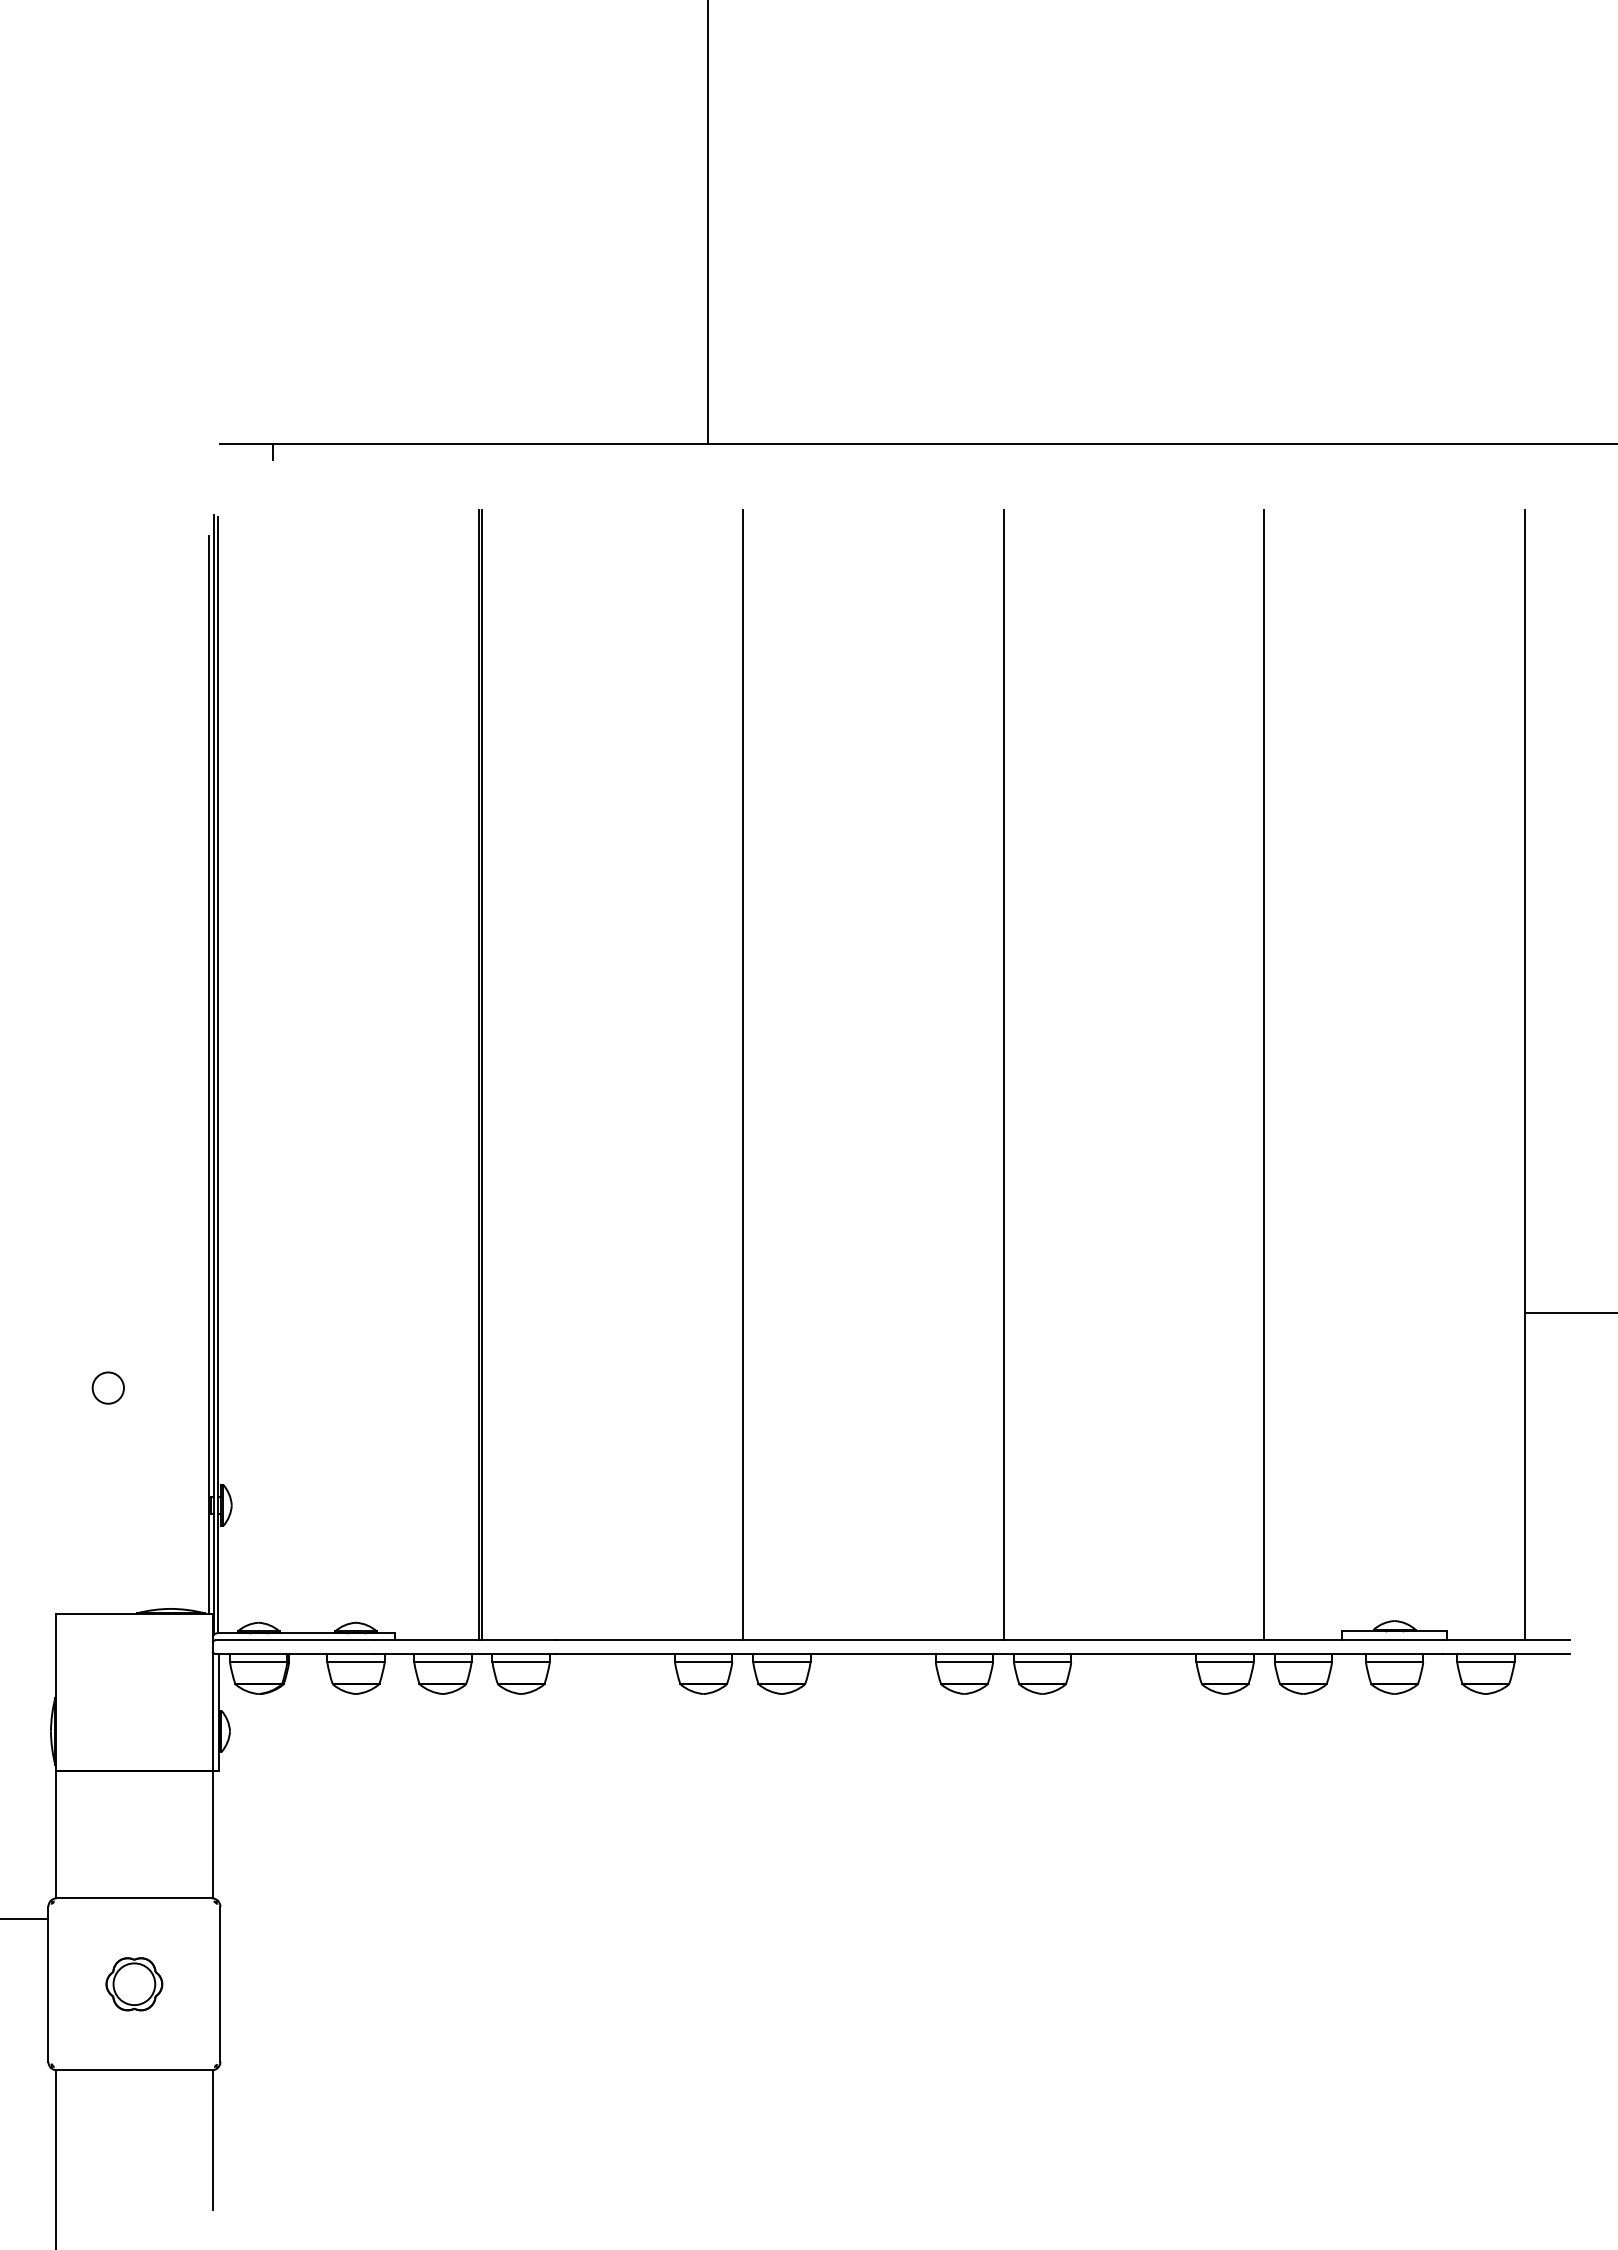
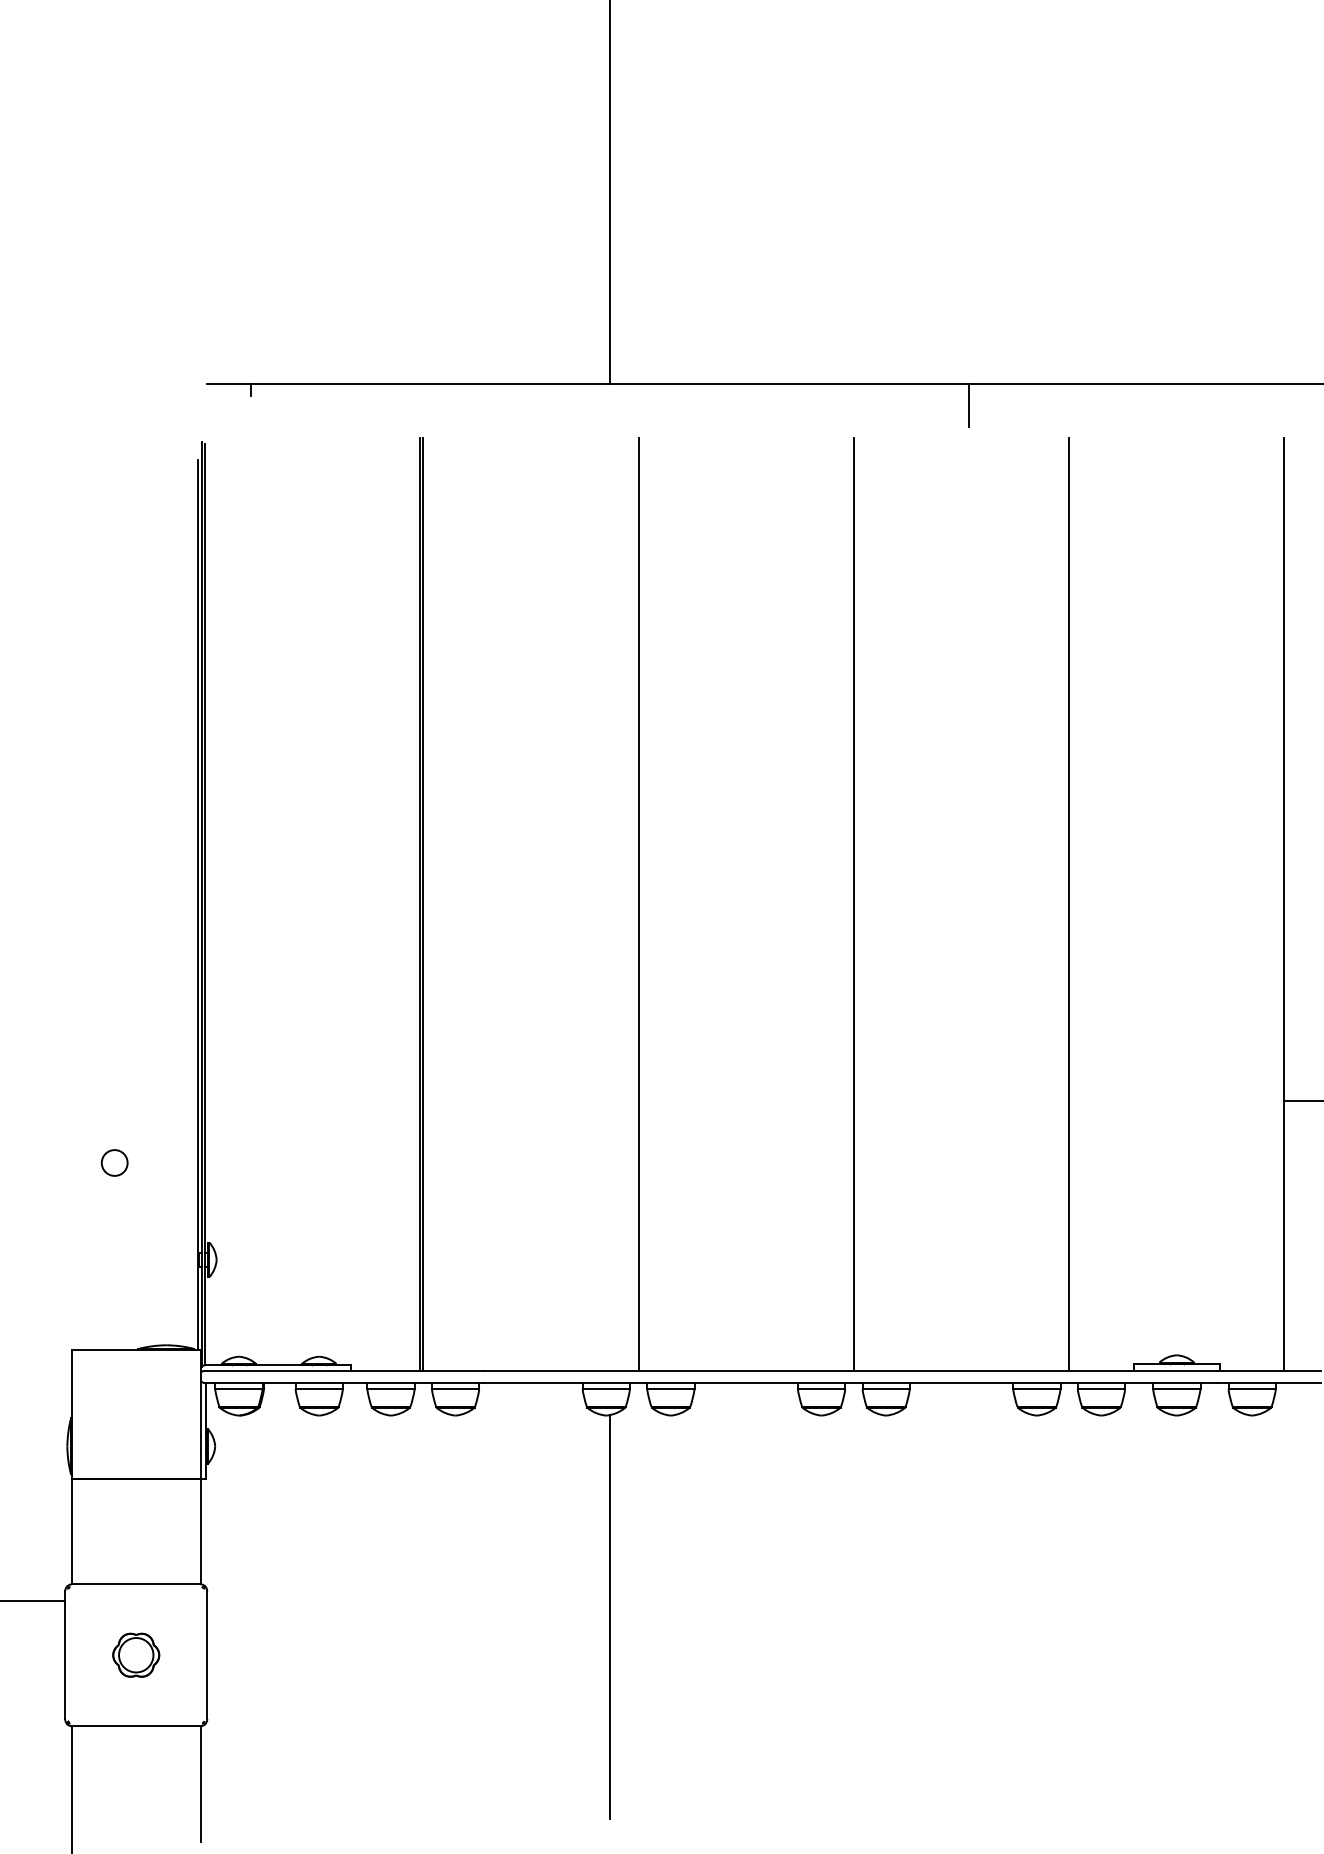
line: (1142, 470) -> (968, 405), added
line: (708, 1937) -> (610, 1616), added

